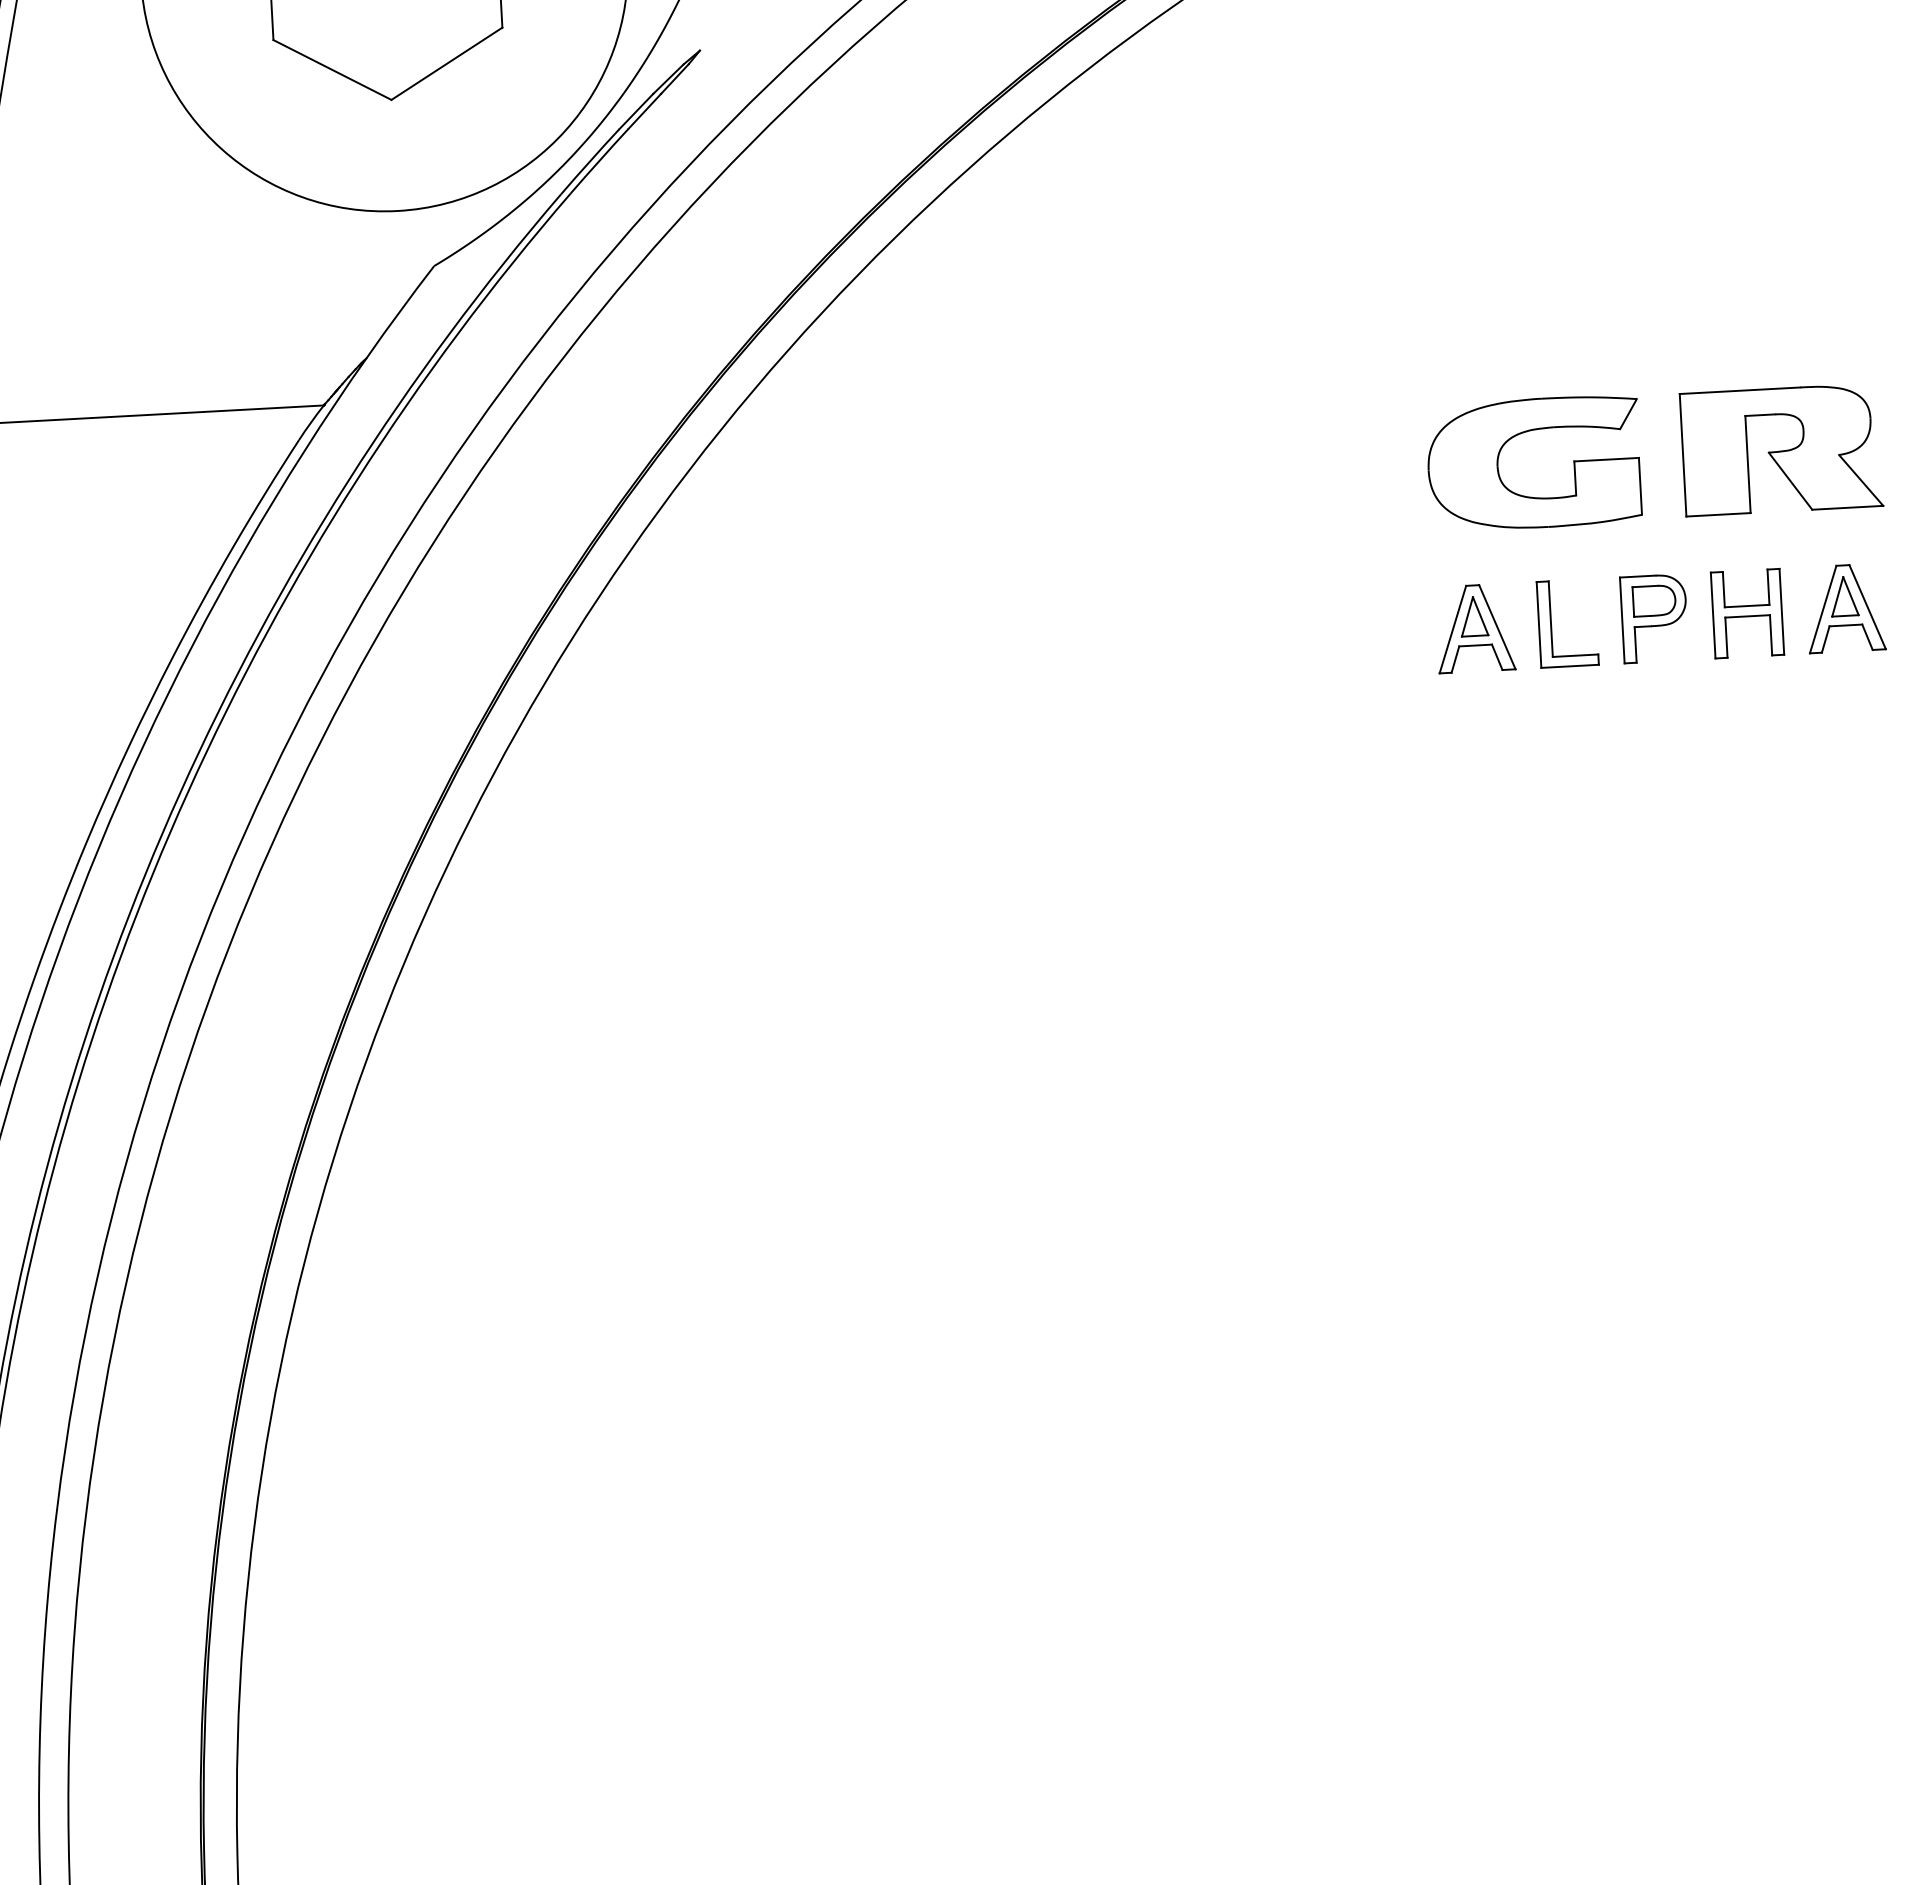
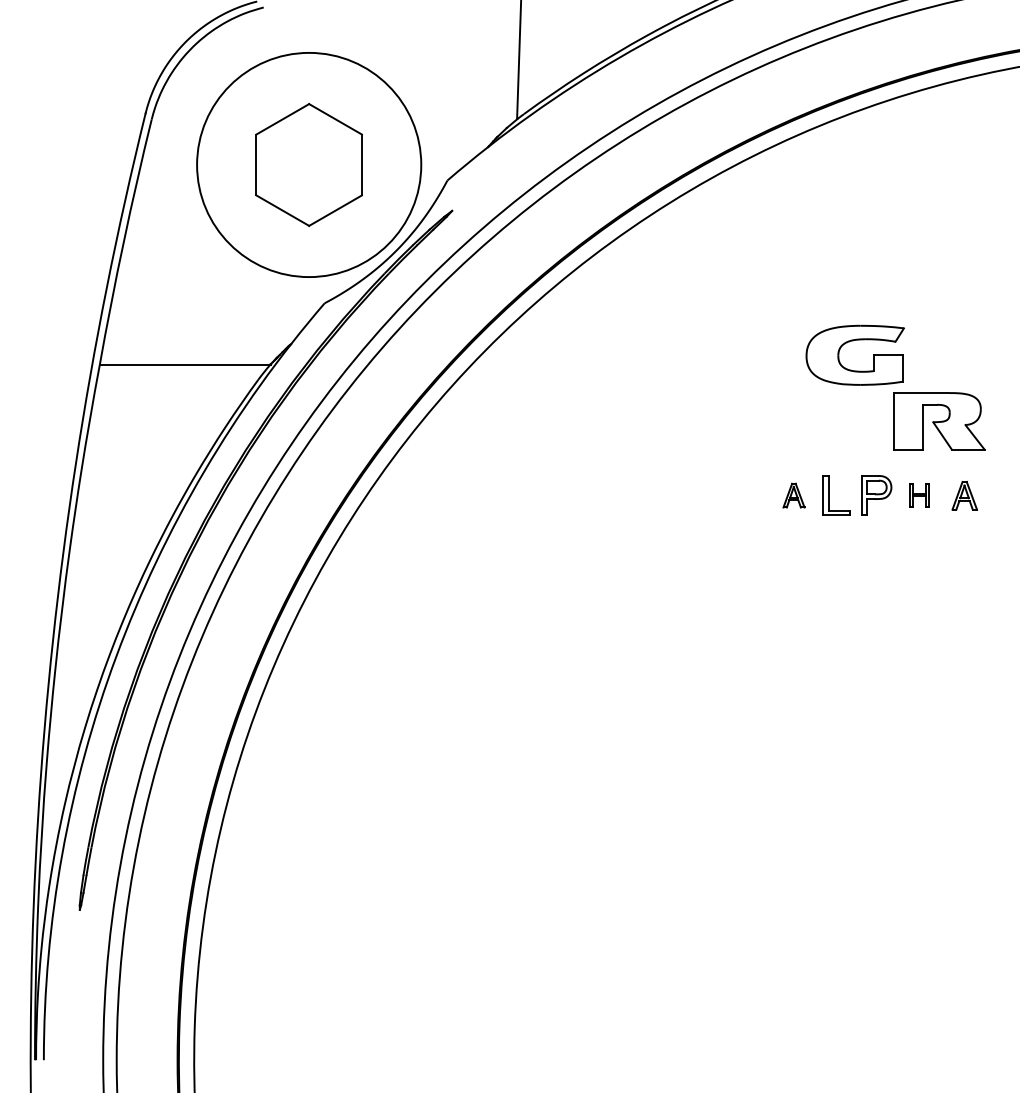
part: (1520, 436) -> (849, 342), moved
part: (1845, 607) -> (964, 495), size x0.7
part: (1747, 613) -> (919, 495), size x0.6
part: (1474, 628) -> (793, 495), size x0.6

